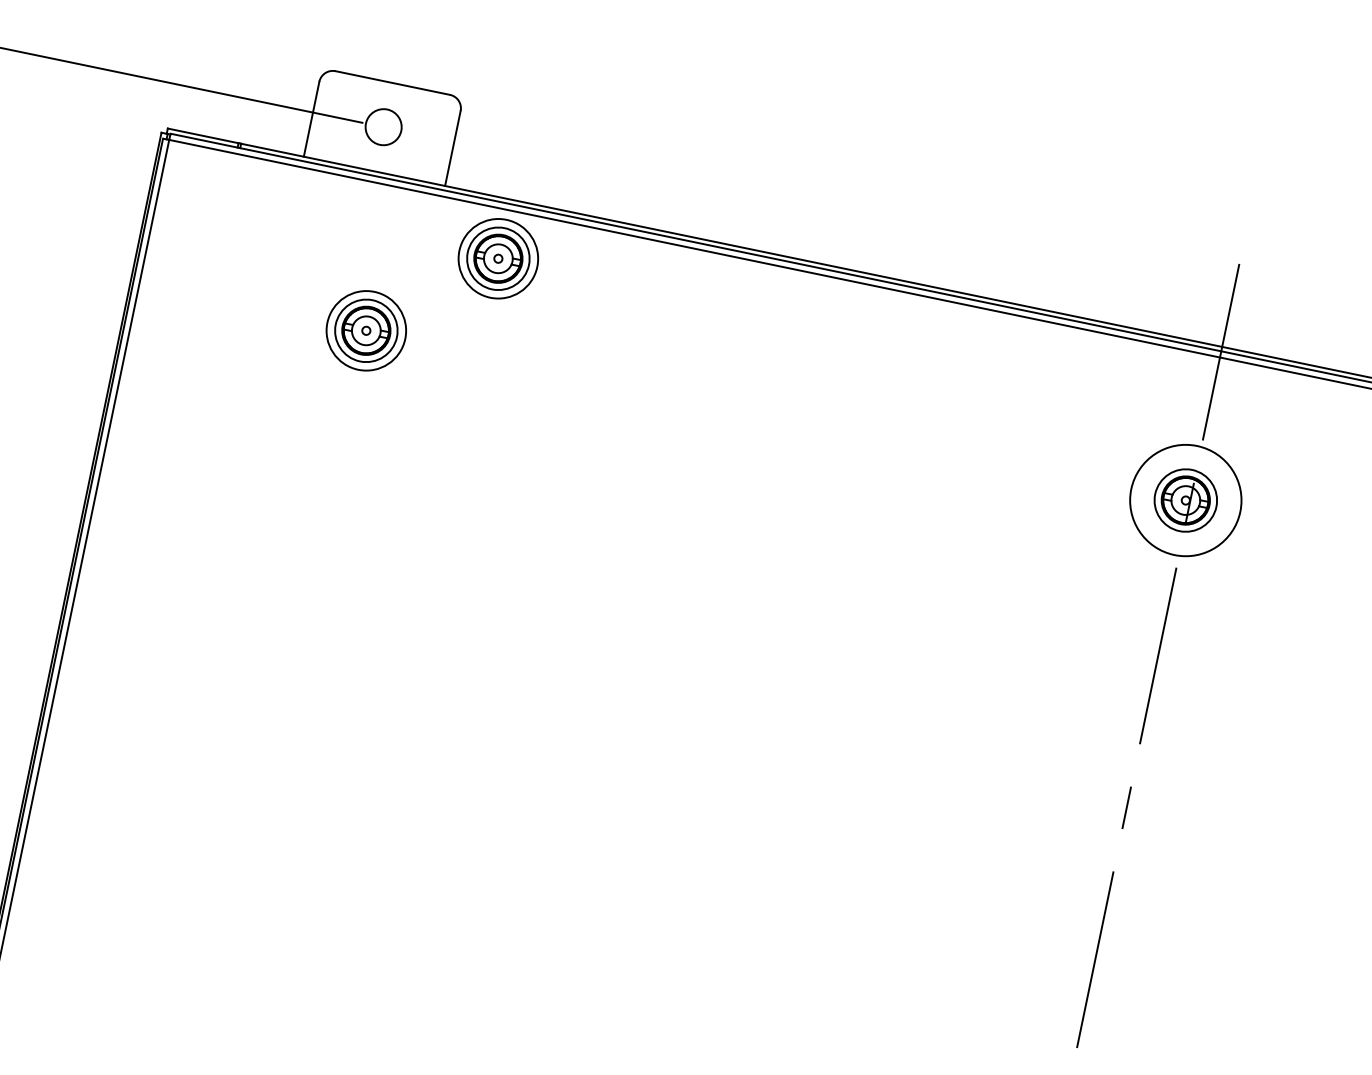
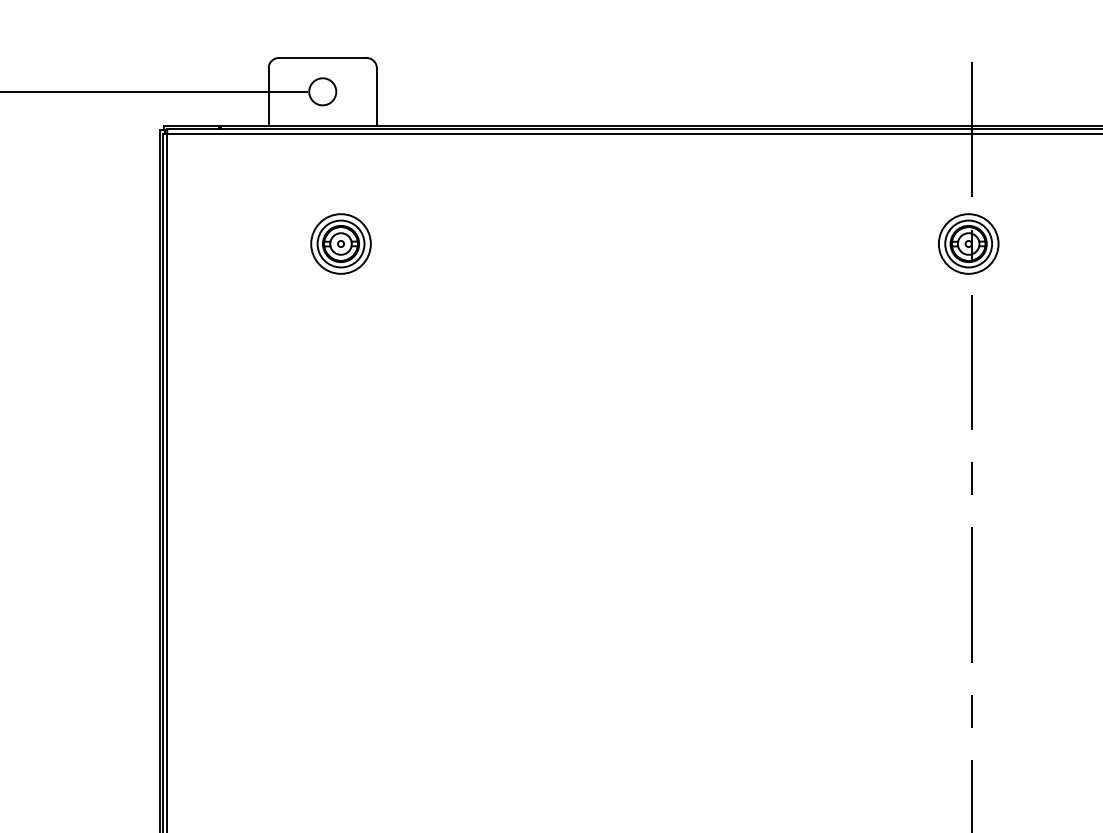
part: (497, 257) -> (426, 170), removed
circle: (1185, 499) -> (968, 243), size x0.71

